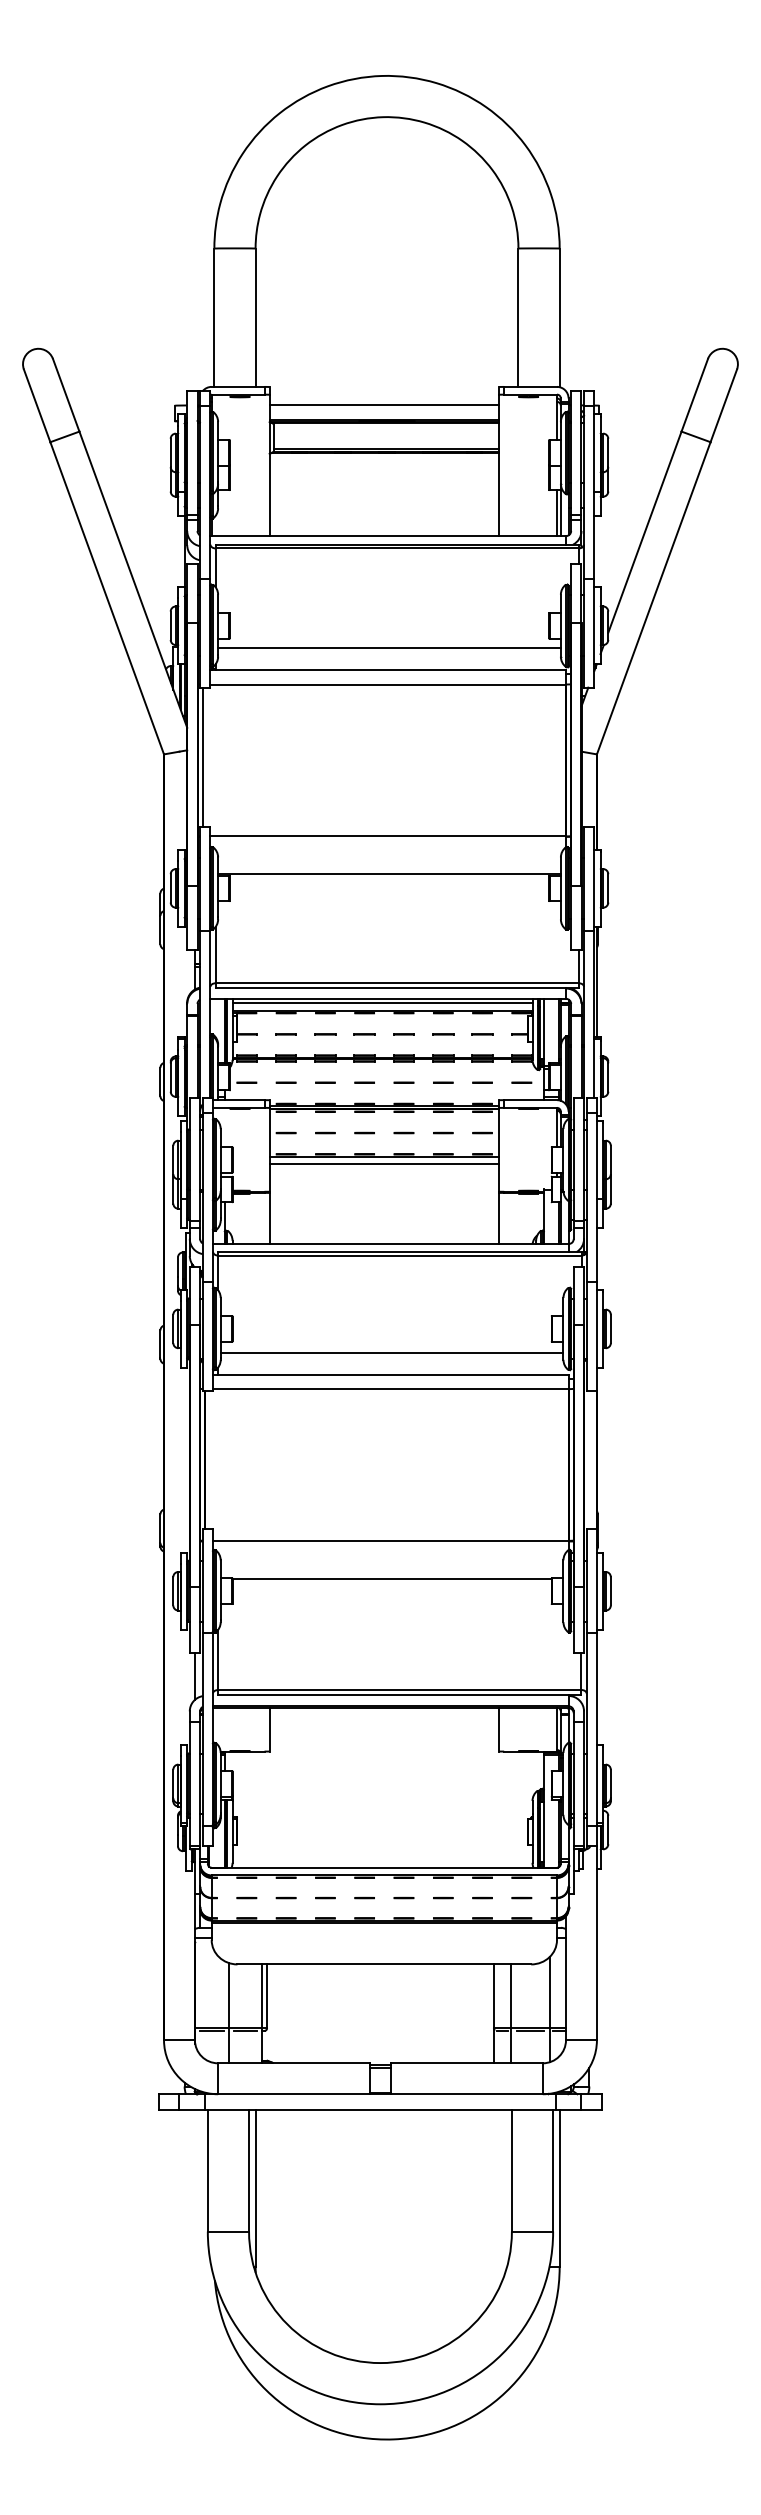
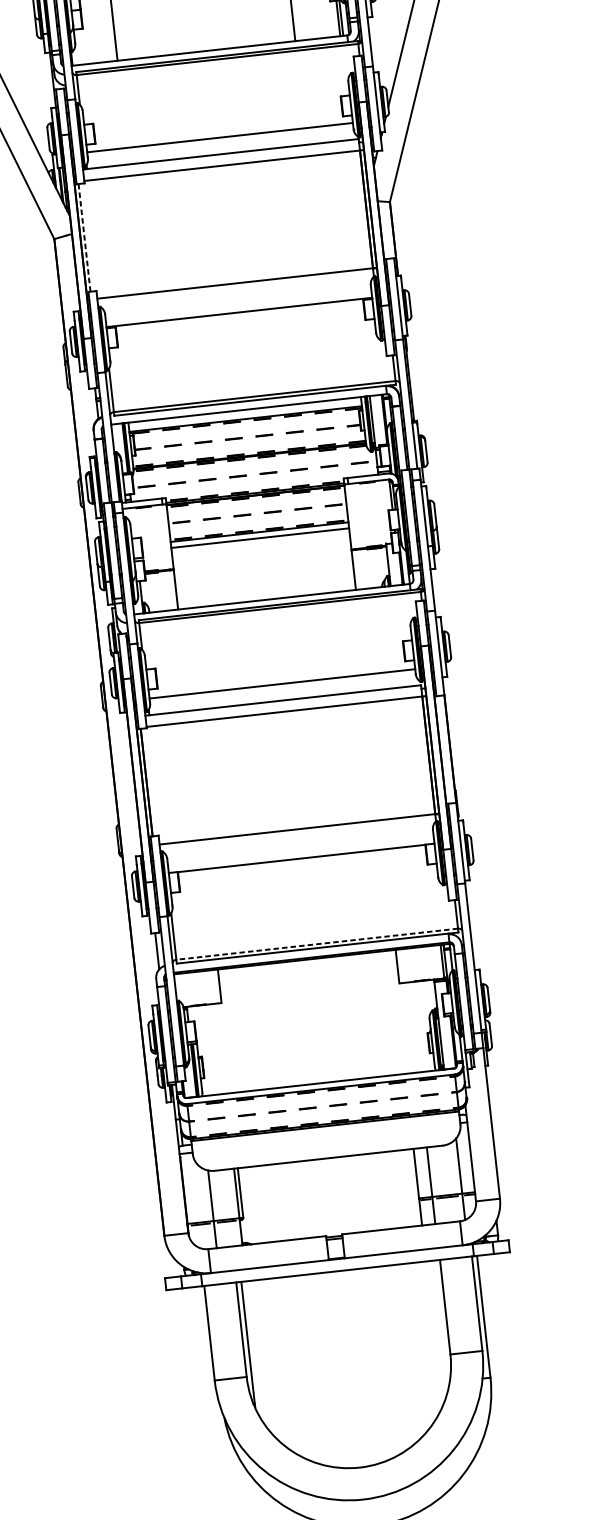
line: (202, 756) -> (84, 237), solid -> dashed
line: (382, 1003) -> (245, 413), removed
line: (399, 1690) -> (317, 944), solid -> dashed

